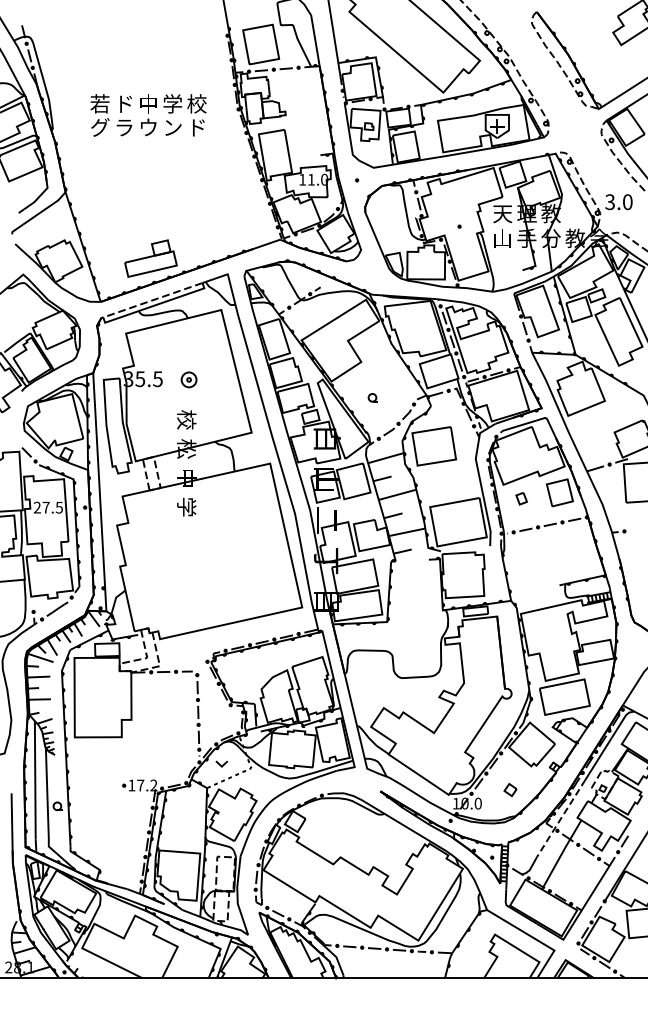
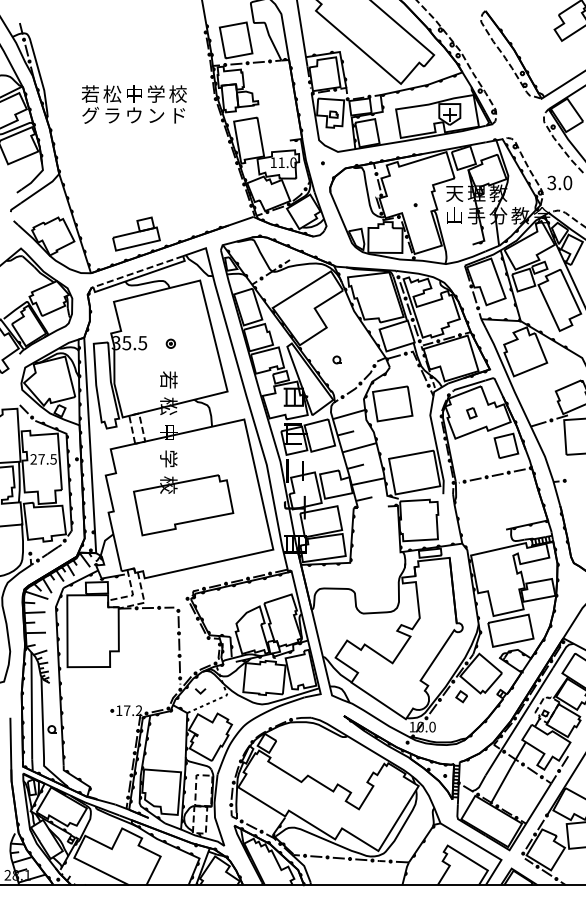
text: (124, 103) -> (112, 93), ド -> 松
part: (188, 379) -> (170, 343), size x0.62
text: (186, 419) -> (168, 379), 校 -> 若
part: (521, 498) -> (471, 413), moved
part: (202, 558) -> (183, 505), added
part: (510, 789) -> (461, 696), moved
line: (560, 819) -> (506, 741), dashed -> solid

